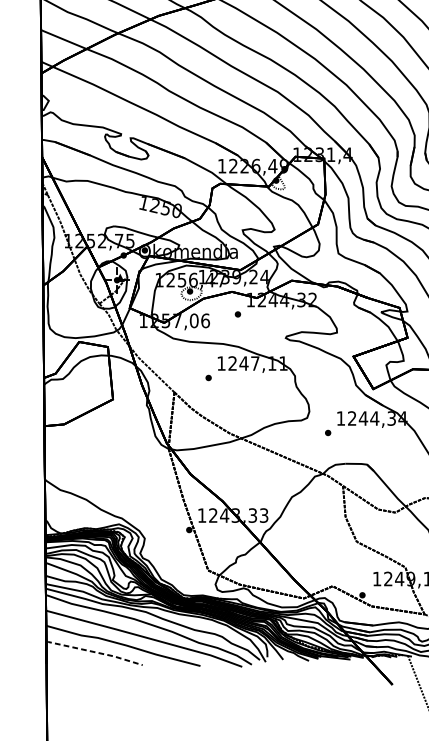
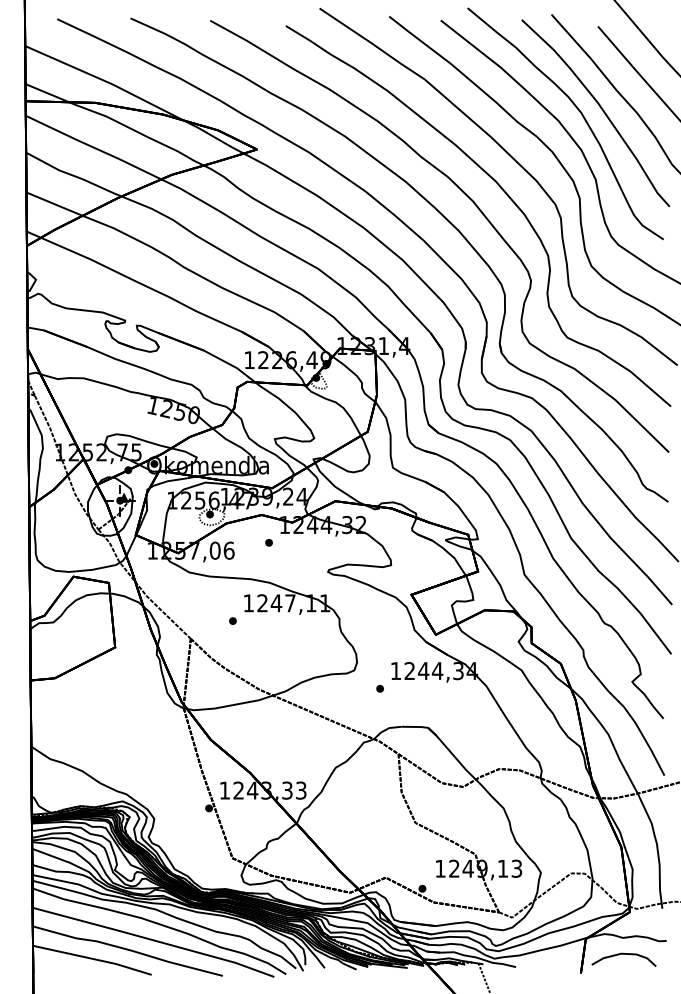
line: (94, 651) -> (92, 958), dashed -> solid

